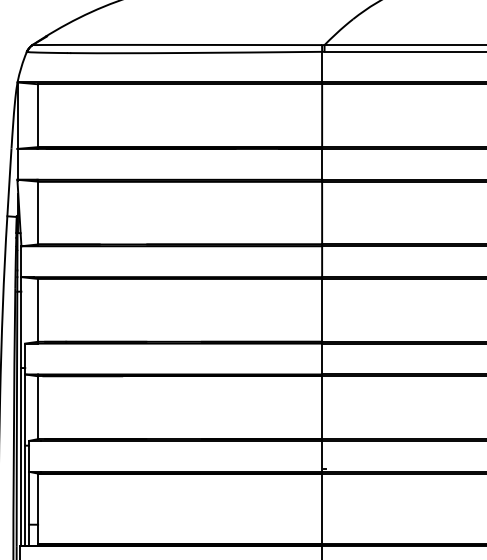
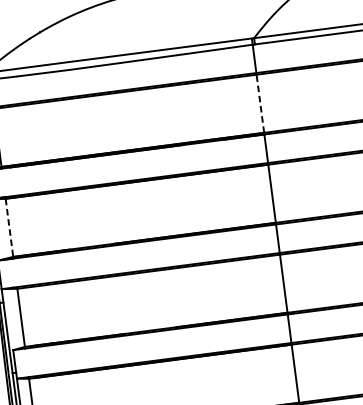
line: (322, 115) -> (260, 103), solid -> dashed
line: (38, 213) -> (9, 228), solid -> dashed

